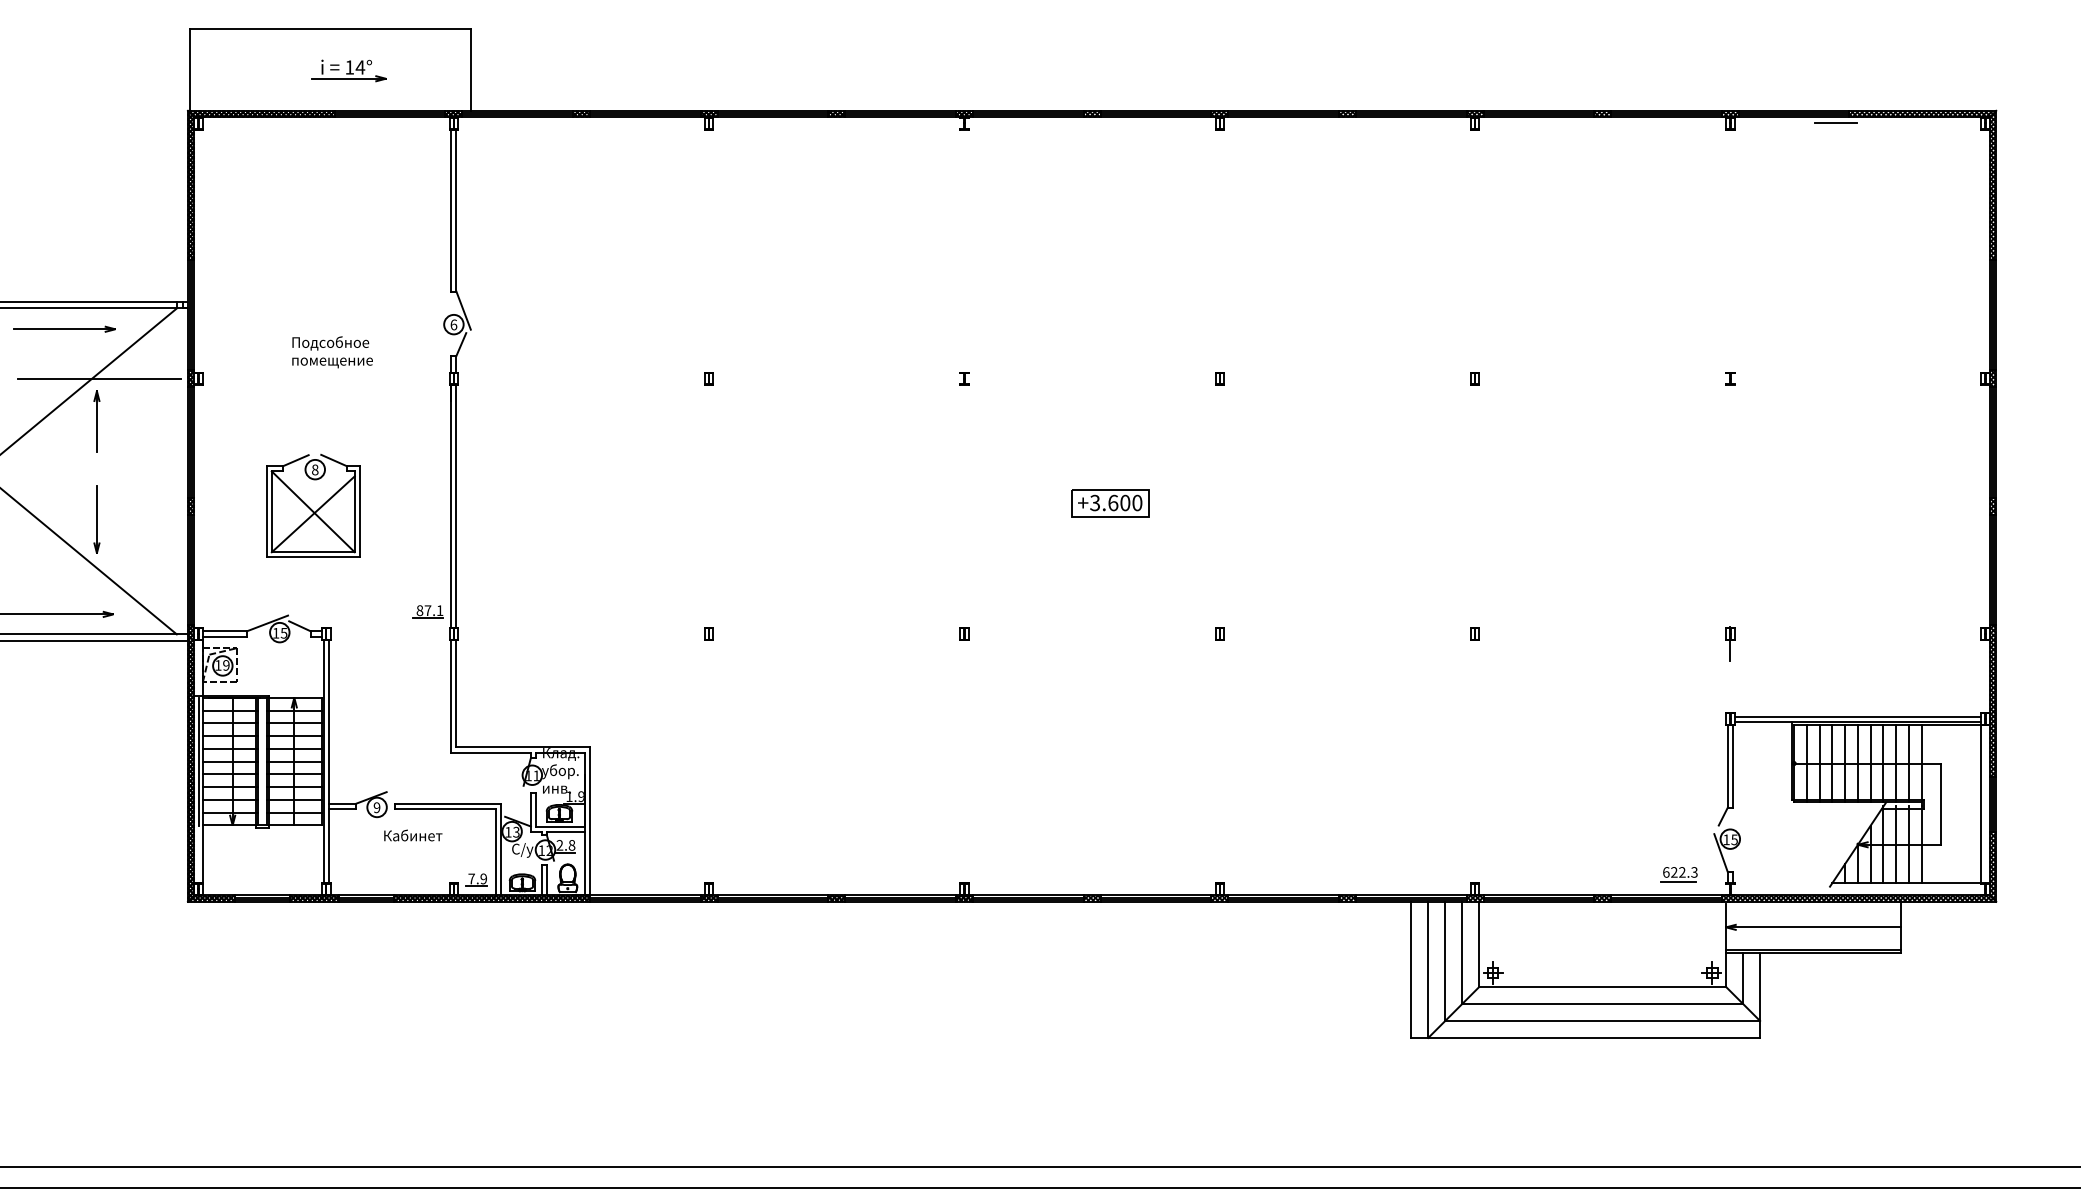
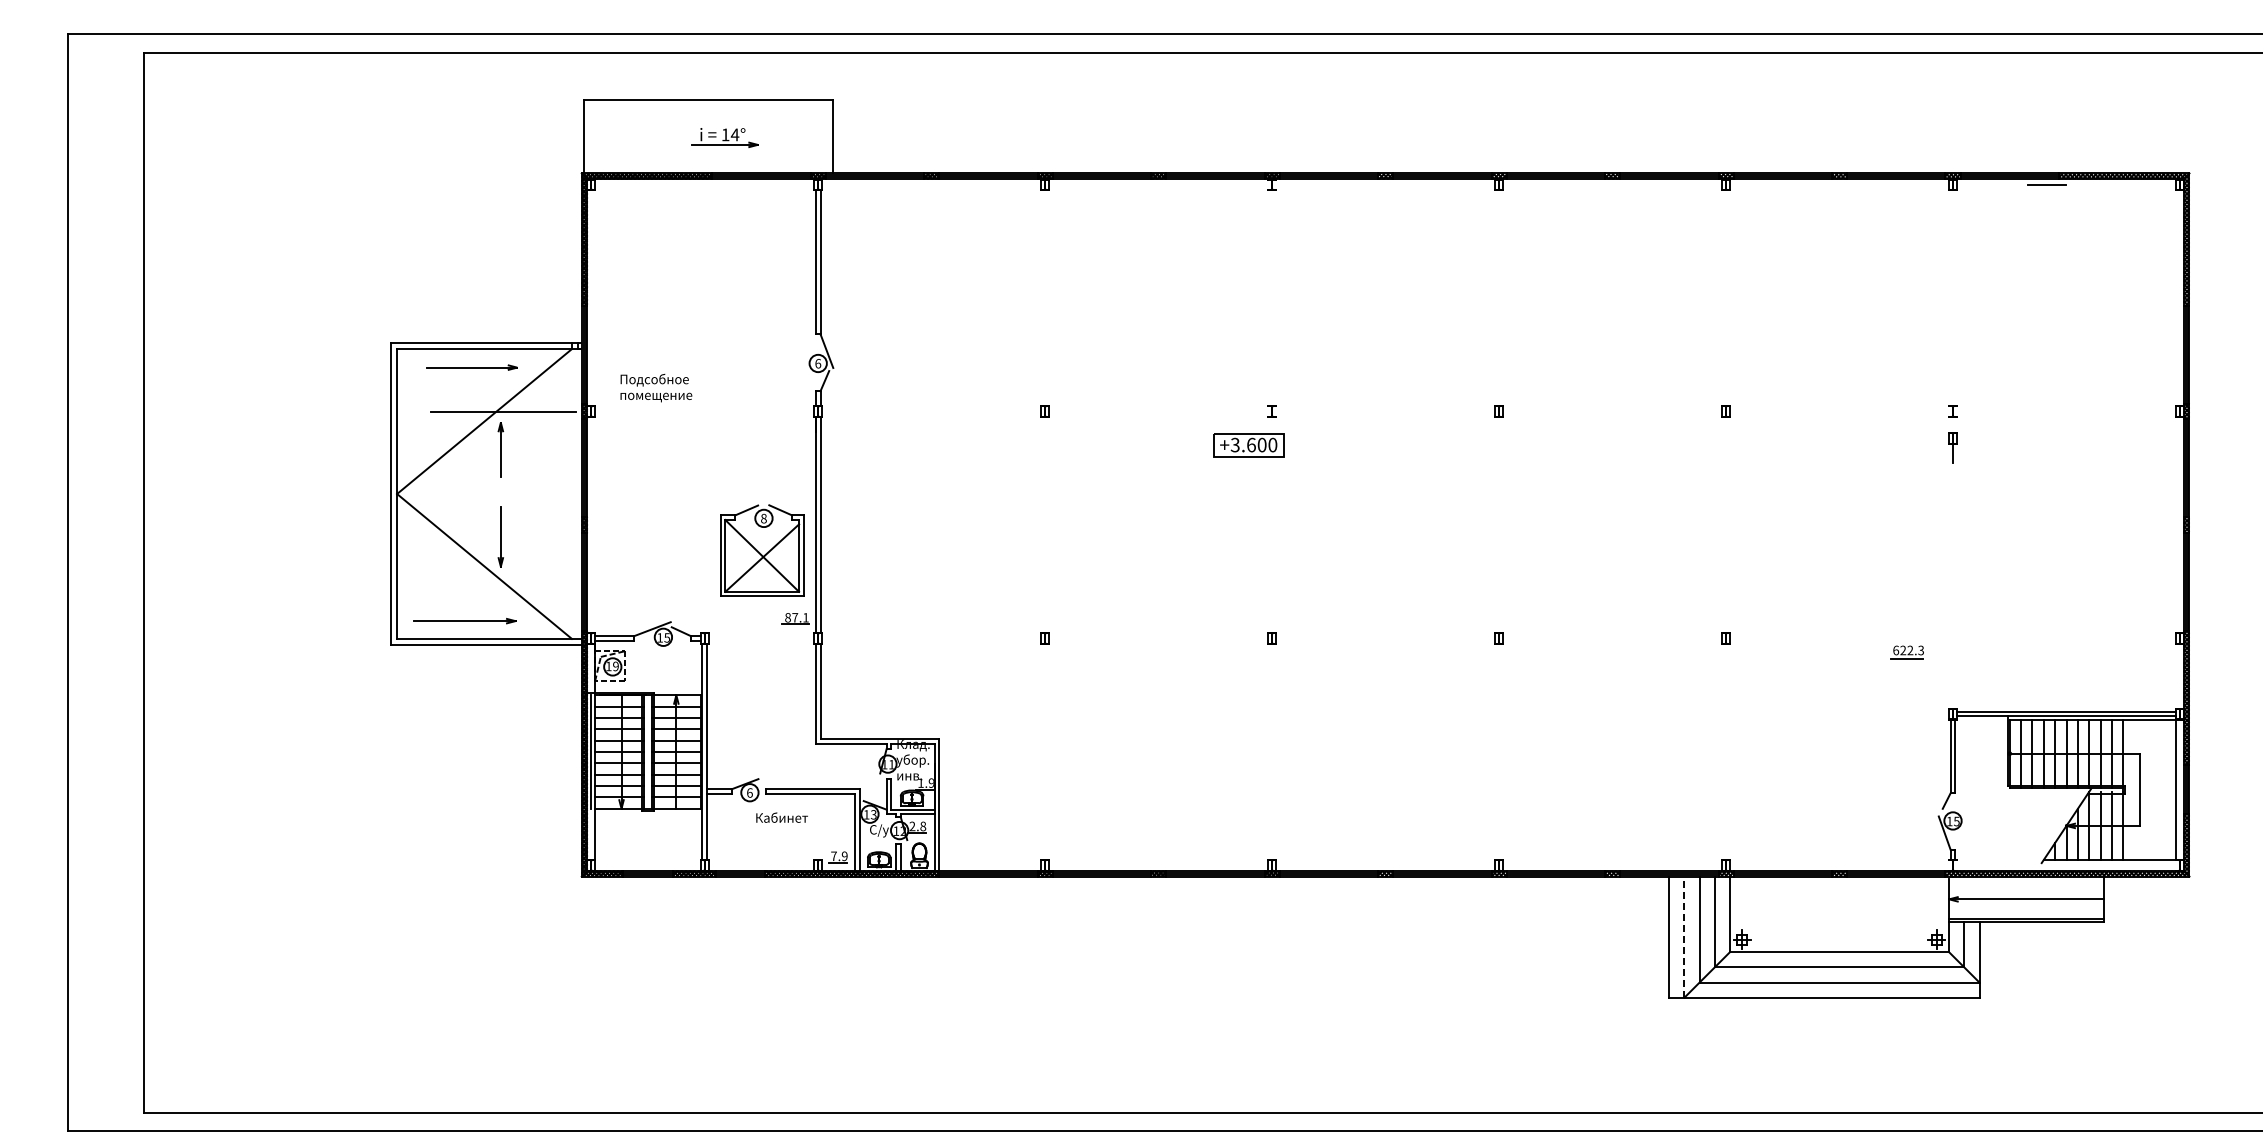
text: (332, 351) -> (656, 387), moved
part: (1109, 503) -> (1248, 445), moved
part: (313, 505) -> (762, 550), moved
part: (1729, 644) -> (1952, 447), moved
text: (376, 807) -> (749, 792), 9 -> 6
part: (1678, 874) -> (1906, 652), moved
line: (1428, 970) -> (1684, 937), solid -> dashed

